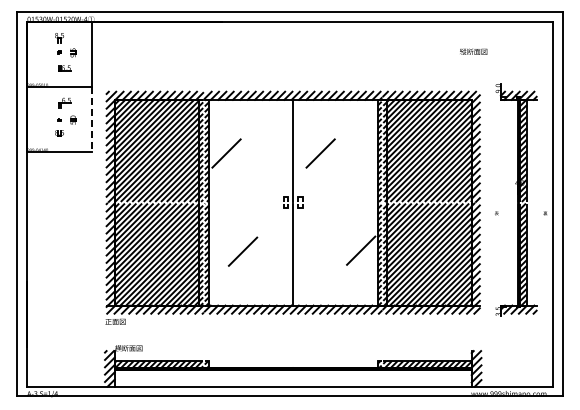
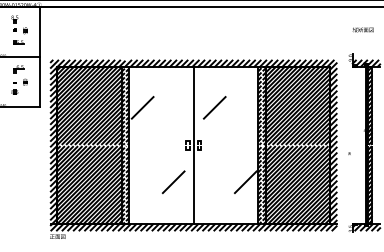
text: (473, 51) -> (363, 29), moved
line: (92, 119) -> (40, 81), dashed -> solid
line: (242, 251) -> (173, 182), moved

